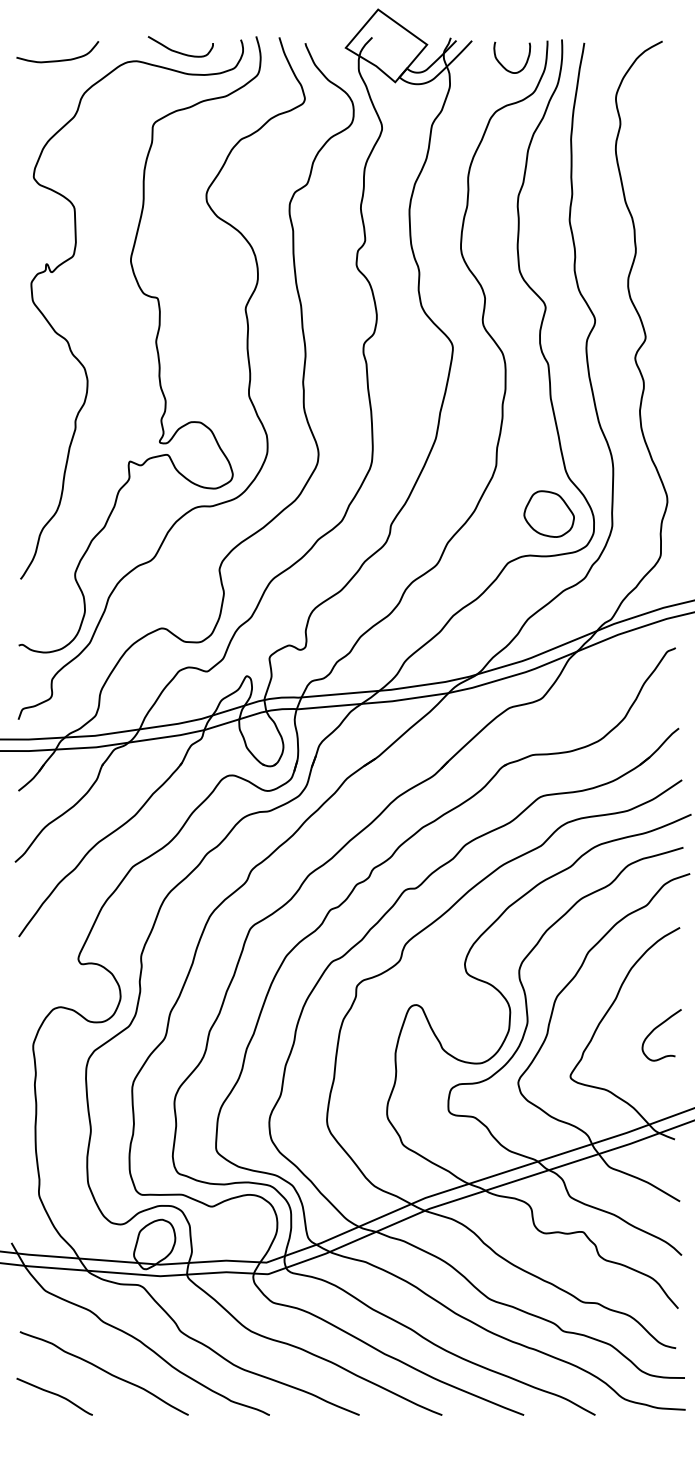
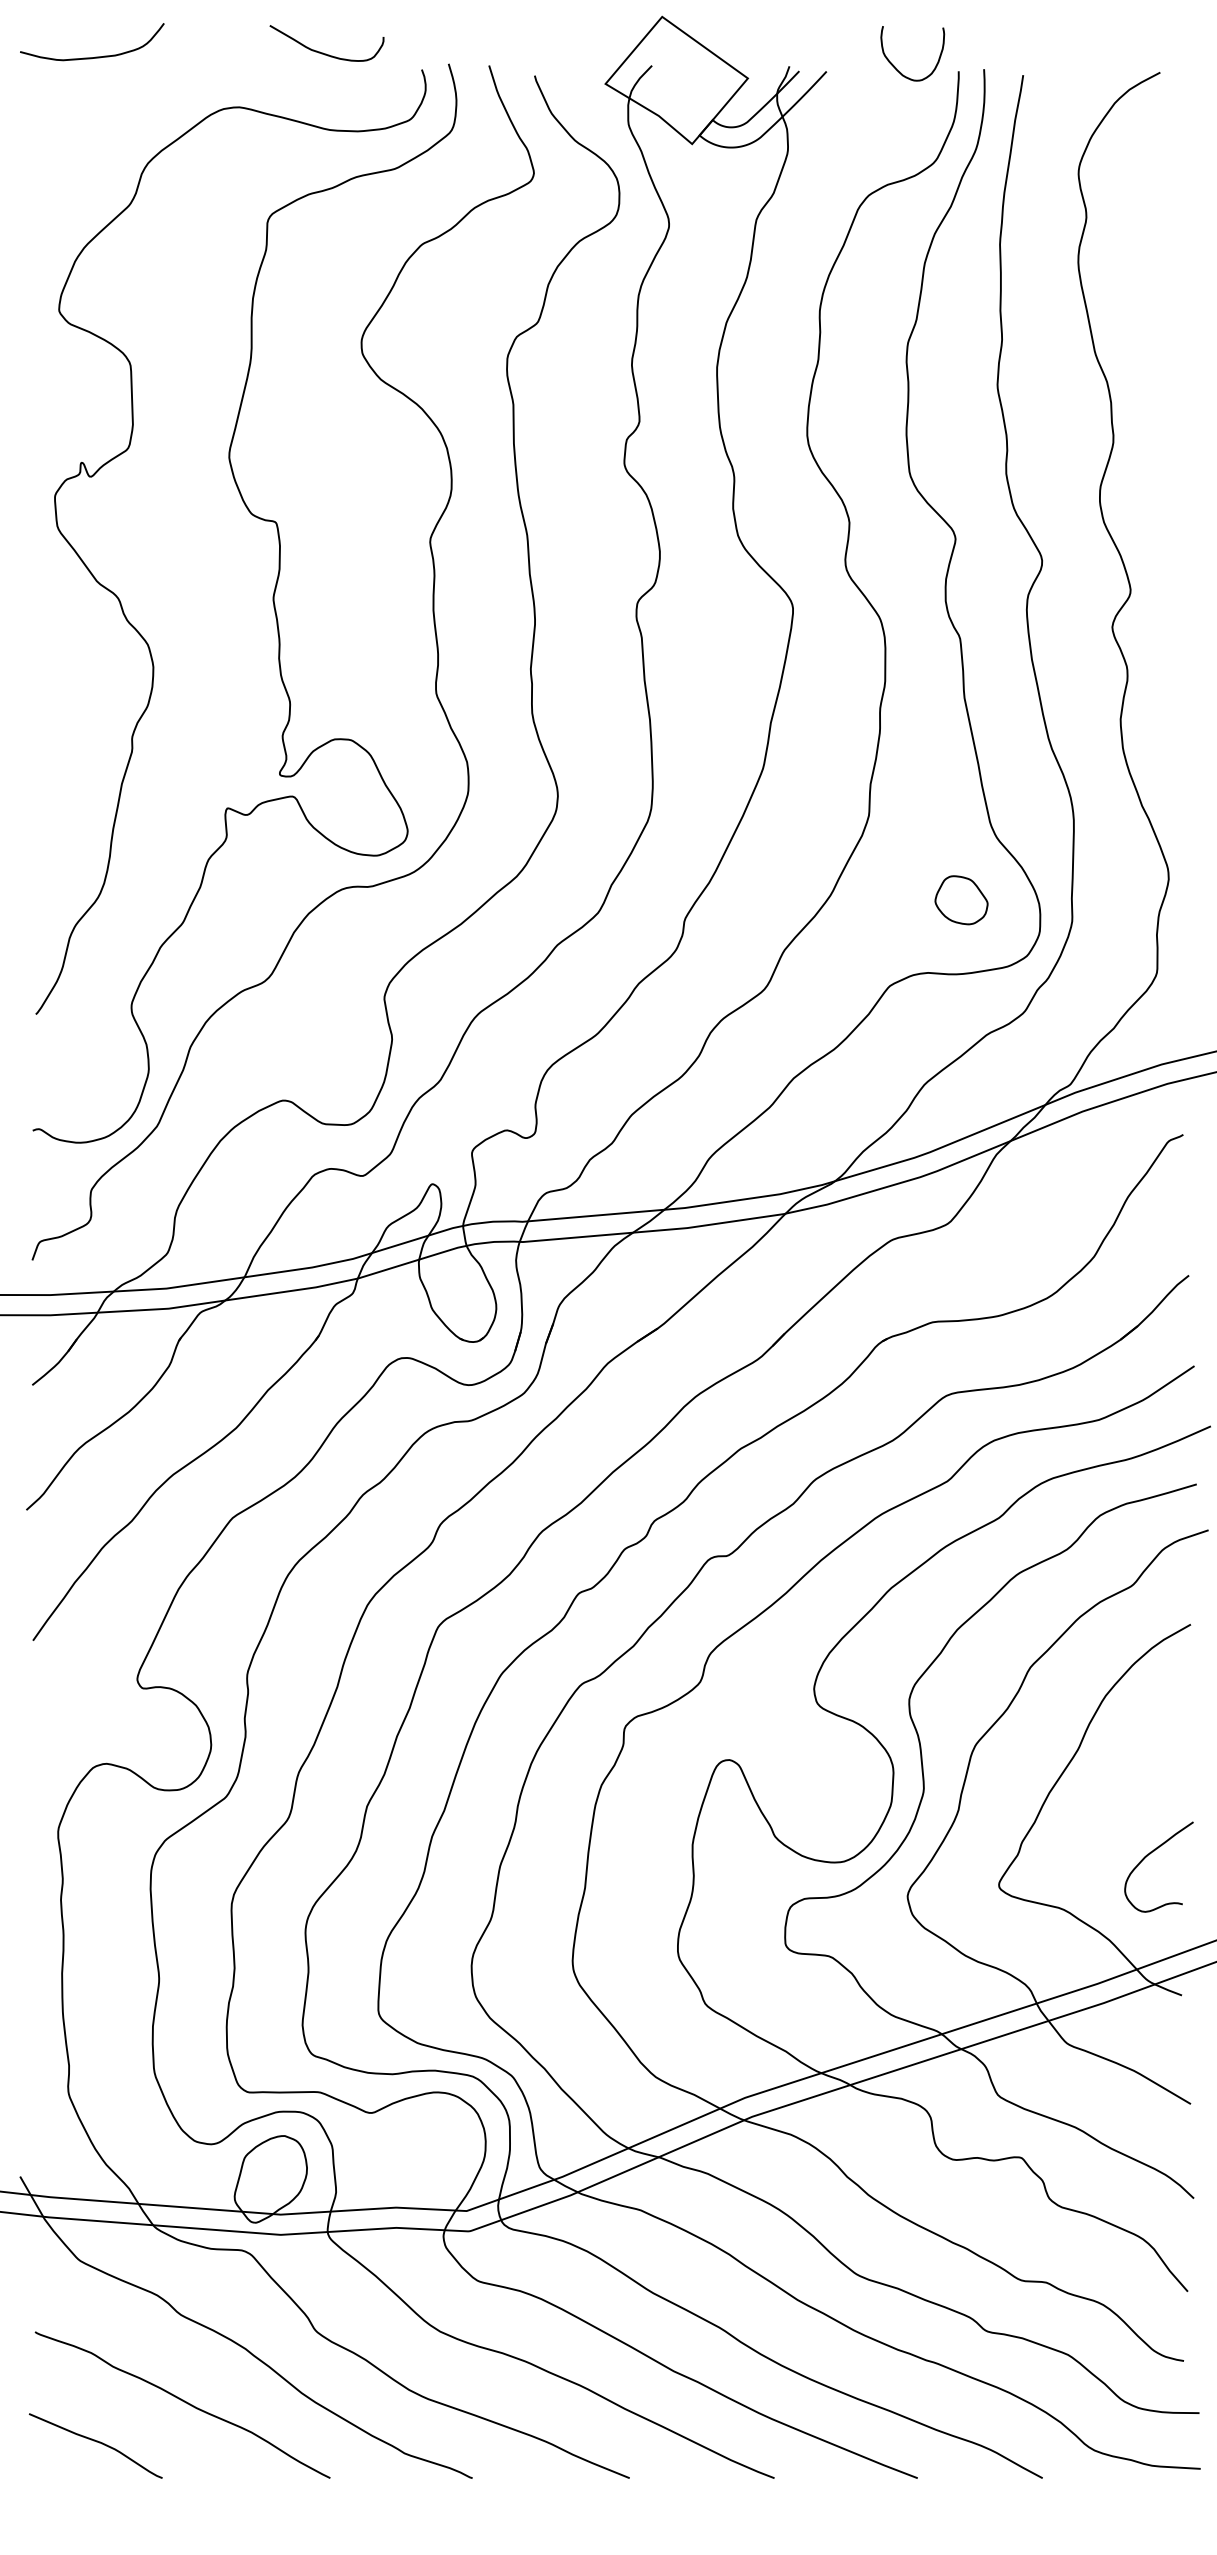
curve: (178, 51) -> (323, 51), moved
curve: (60, 59) -> (97, 55), moved
curve: (503, 65) -> (897, 67), moved
part: (548, 513) -> (960, 899), size x0.6
curve: (655, 1029) -> (1147, 1857), moved

